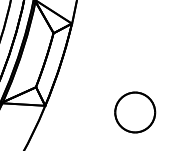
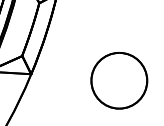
part: (134, 112) -> (118, 80), size x1.43

